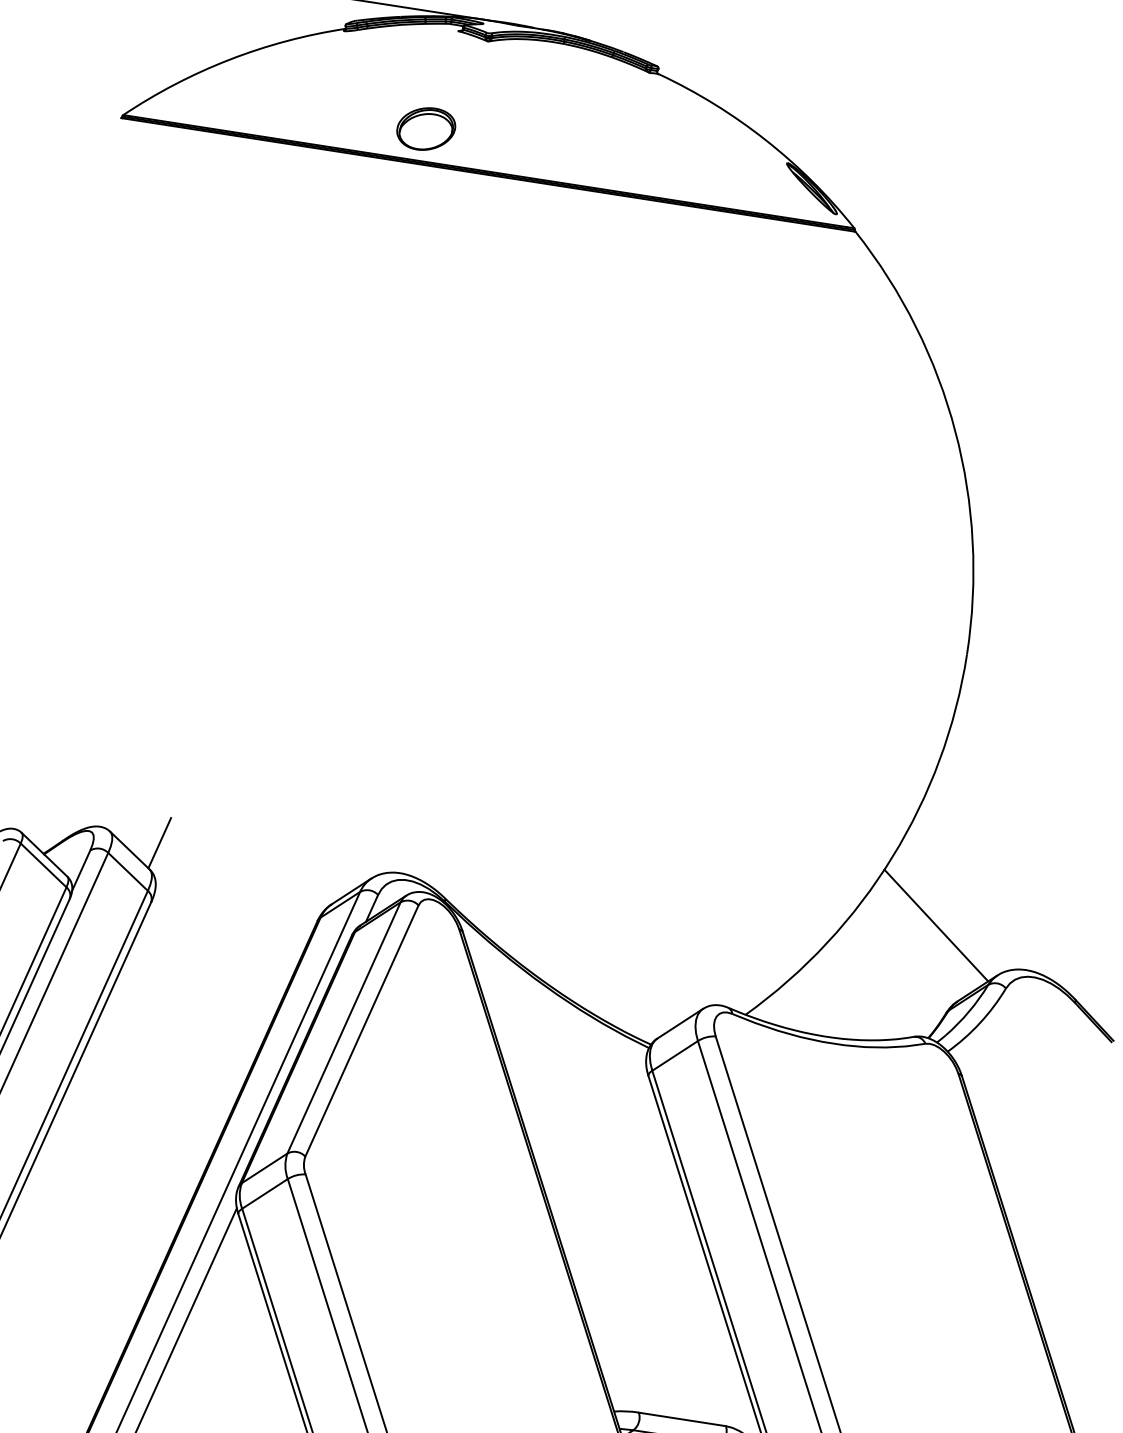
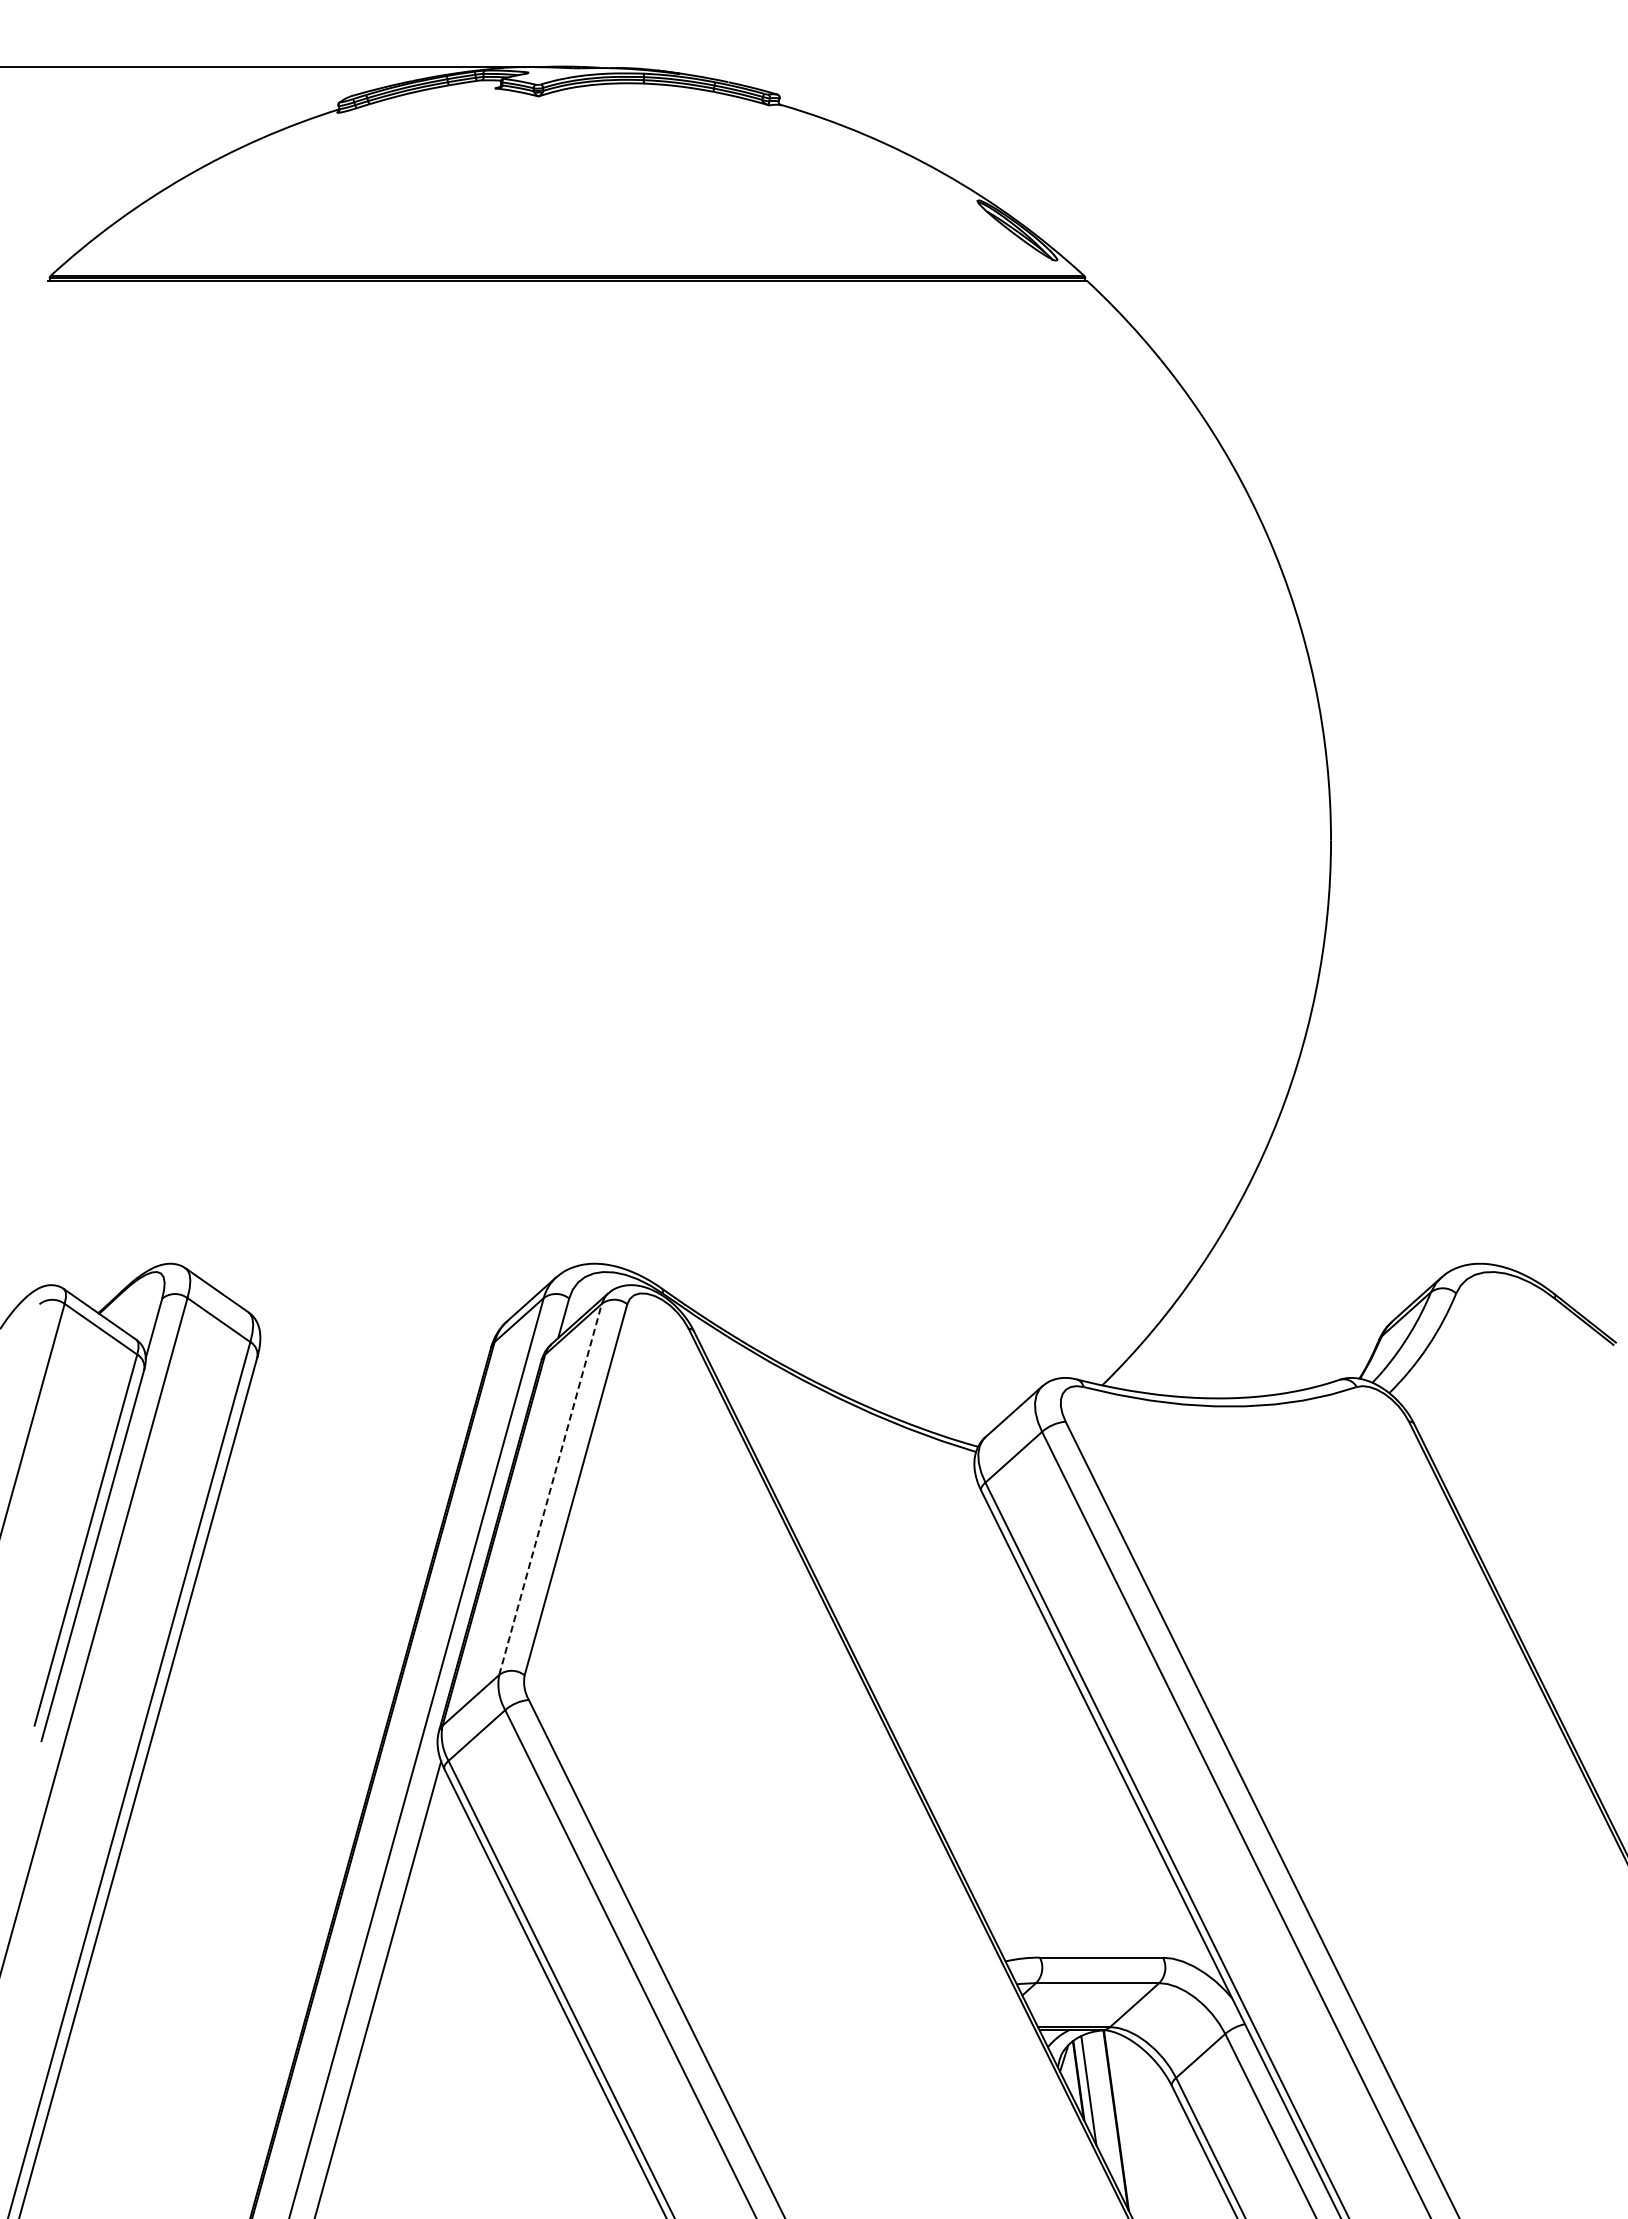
part: (425, 129) -> (471, 230), removed
line: (159, 843) -> (256, 1273), removed
line: (936, 925) -> (1346, 1221), removed
line: (343, 1027) -> (550, 1489), solid -> dashed

